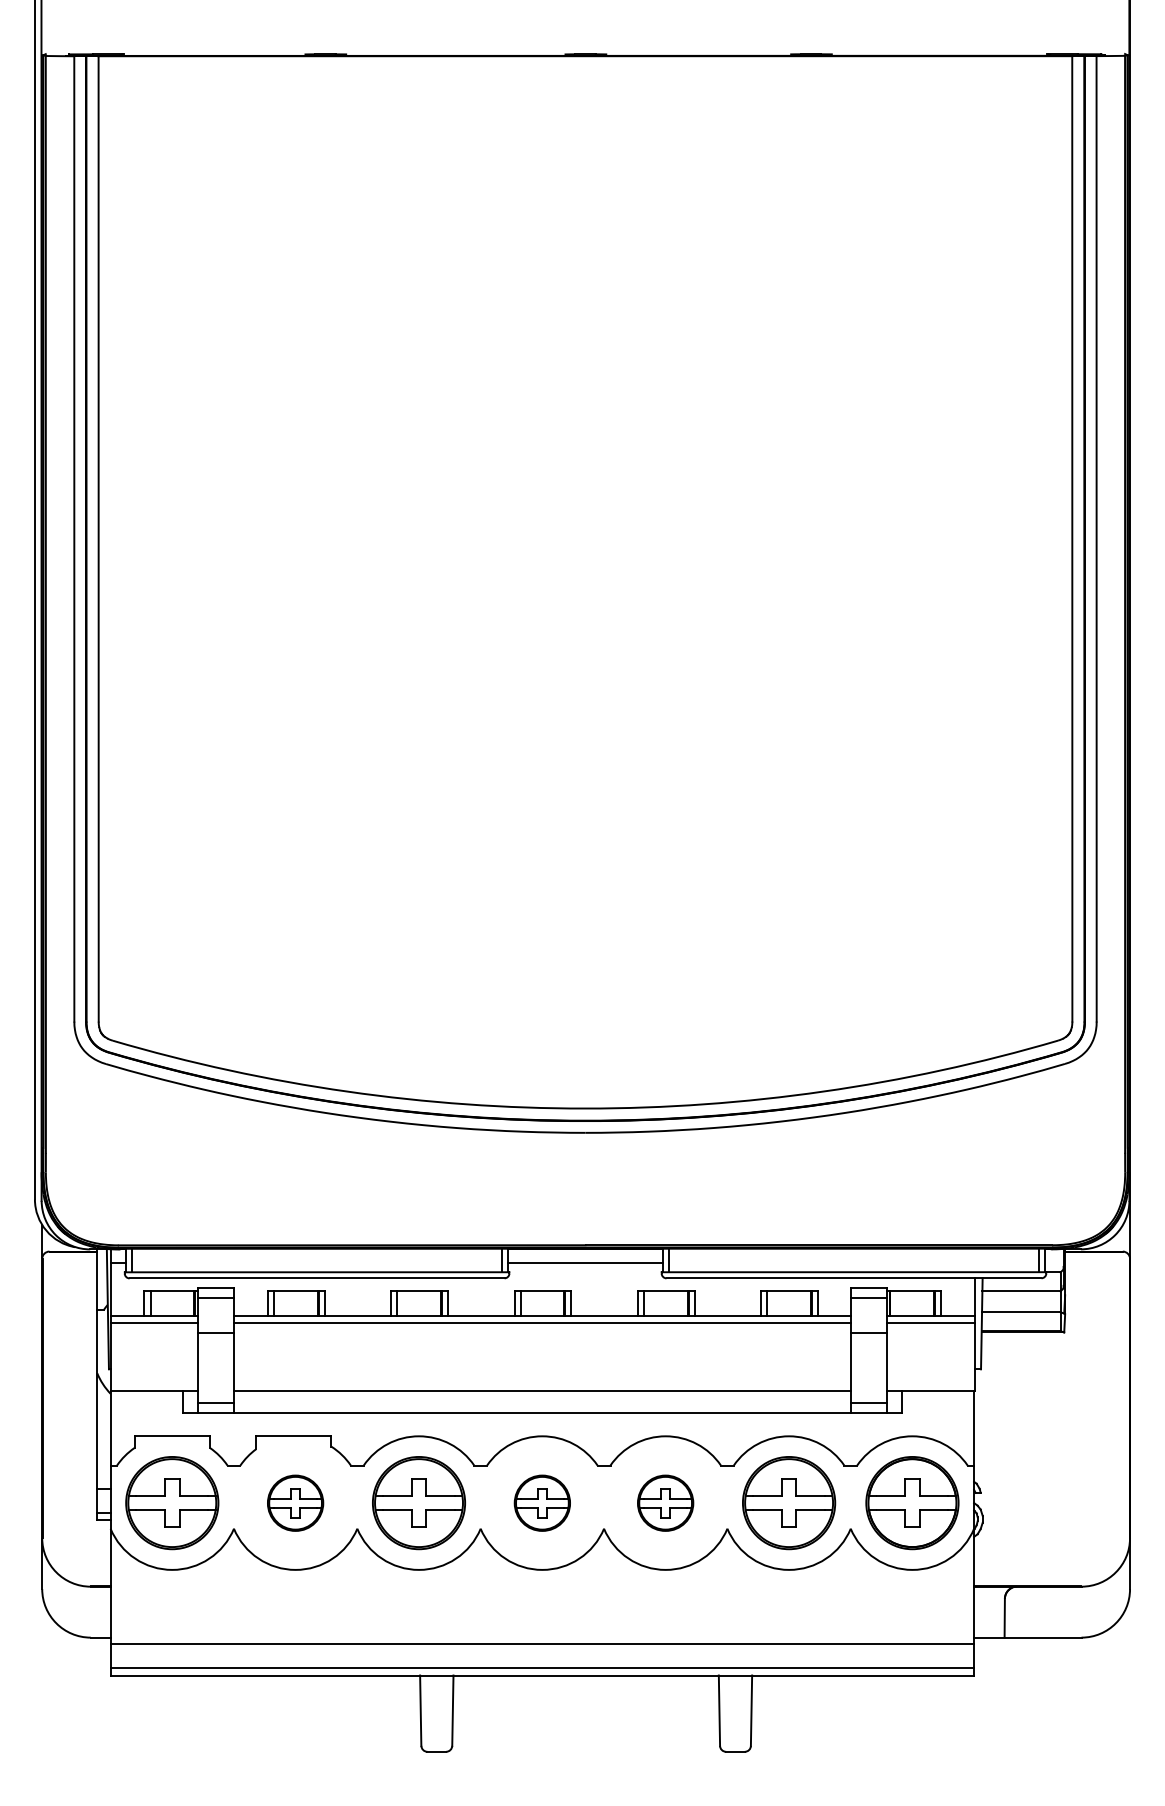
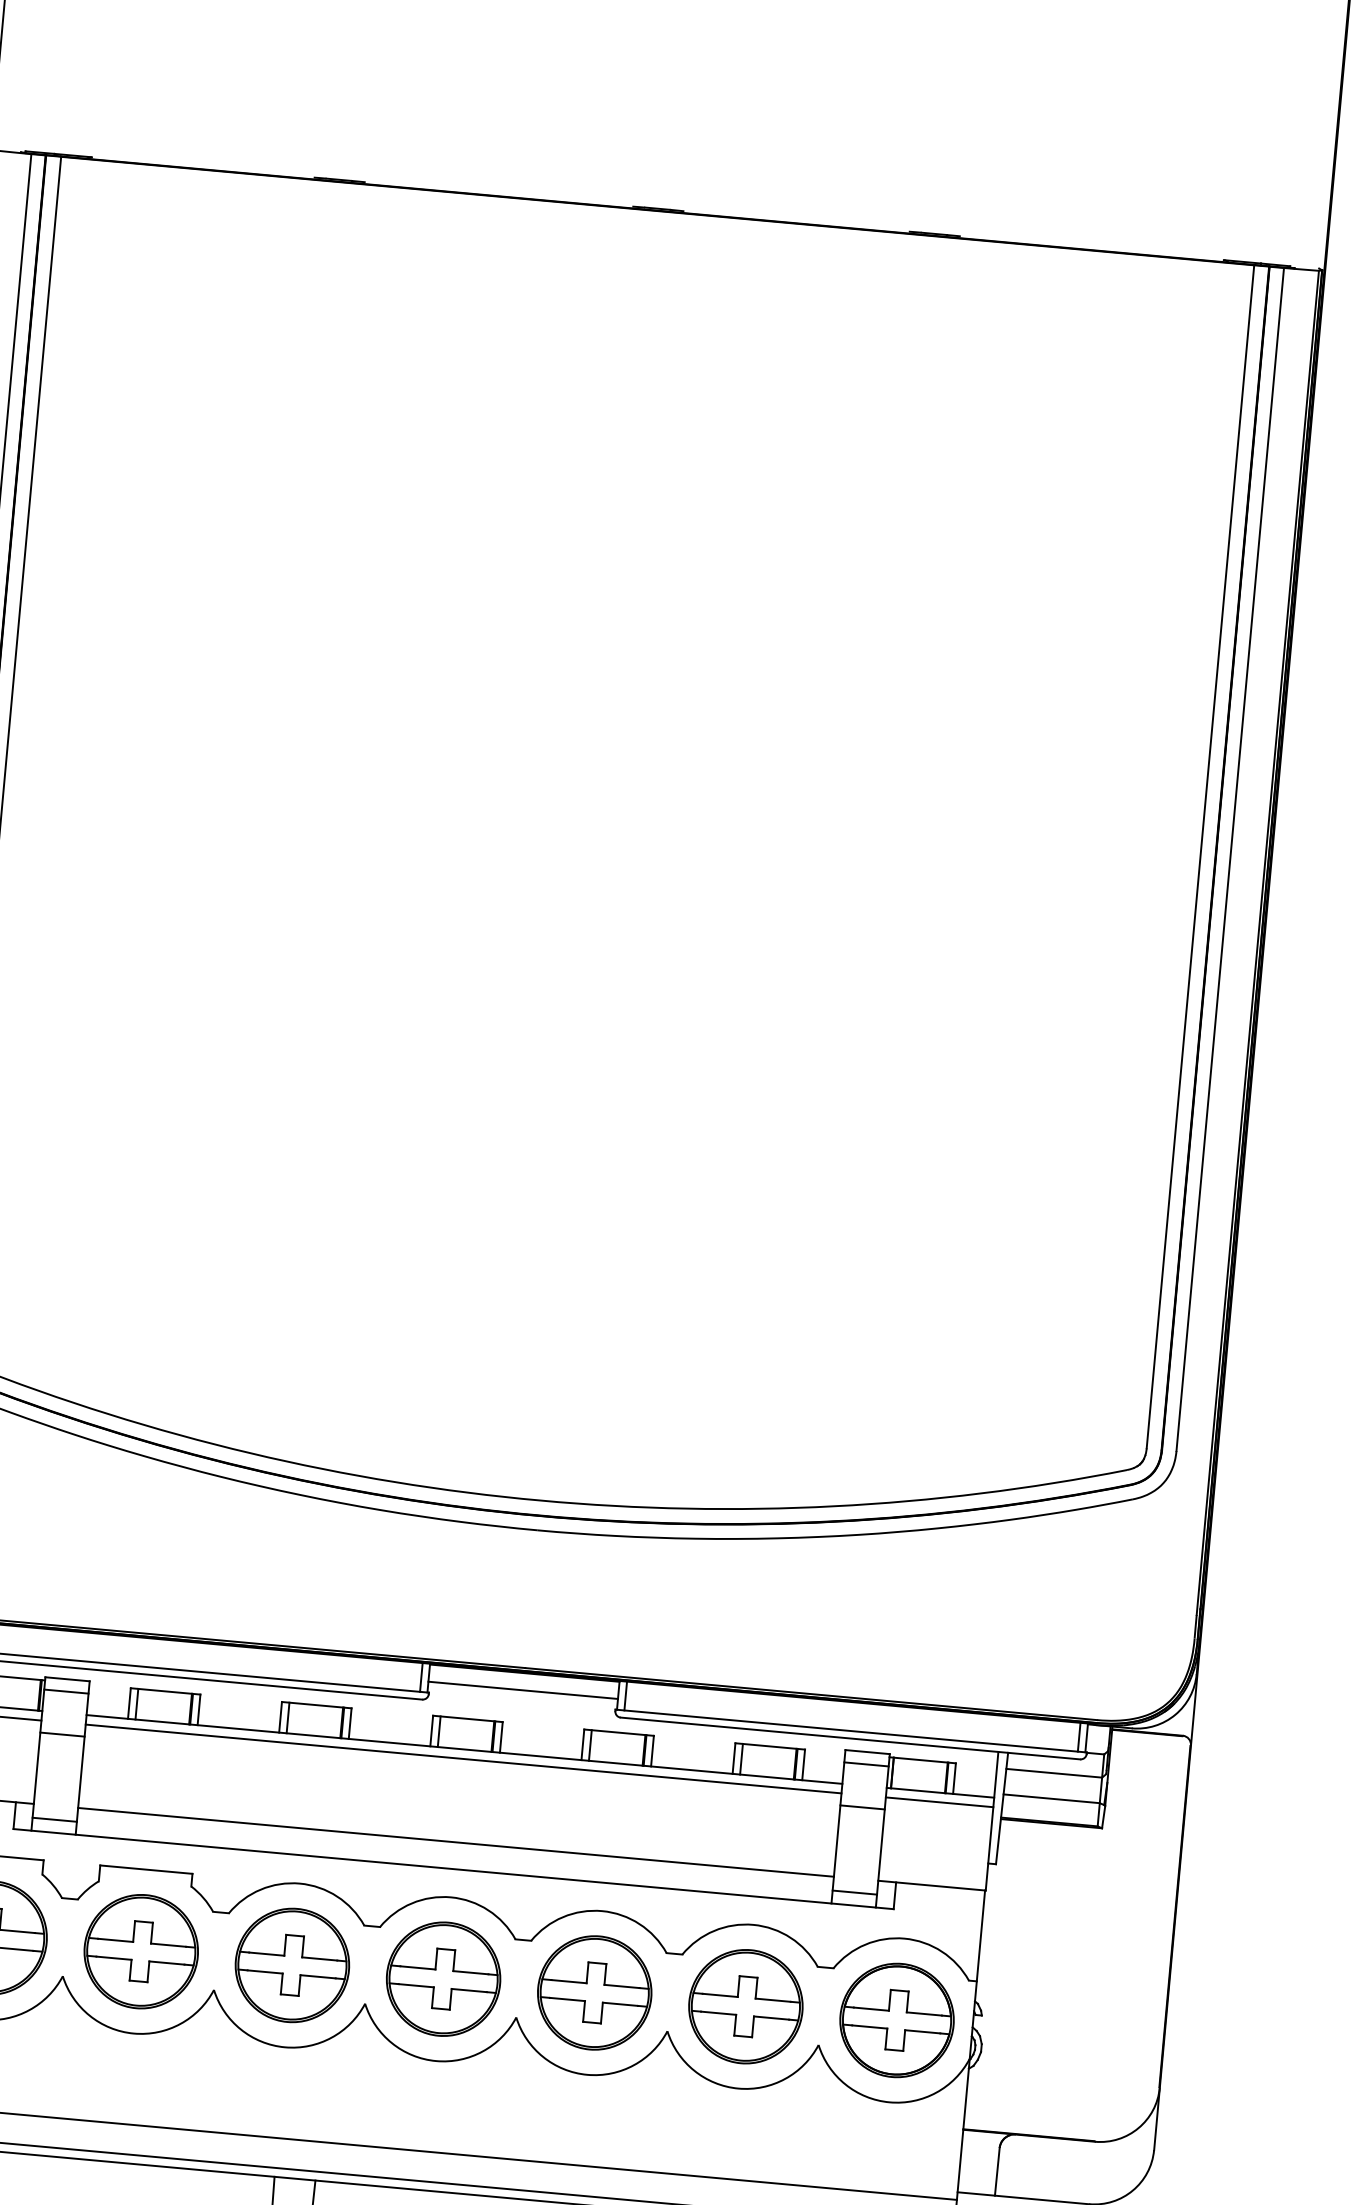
part: (295, 1503) -> (141, 1952), size x1.67
part: (542, 1503) -> (443, 1979), size x1.67
part: (665, 1503) -> (594, 1993), size x1.67

